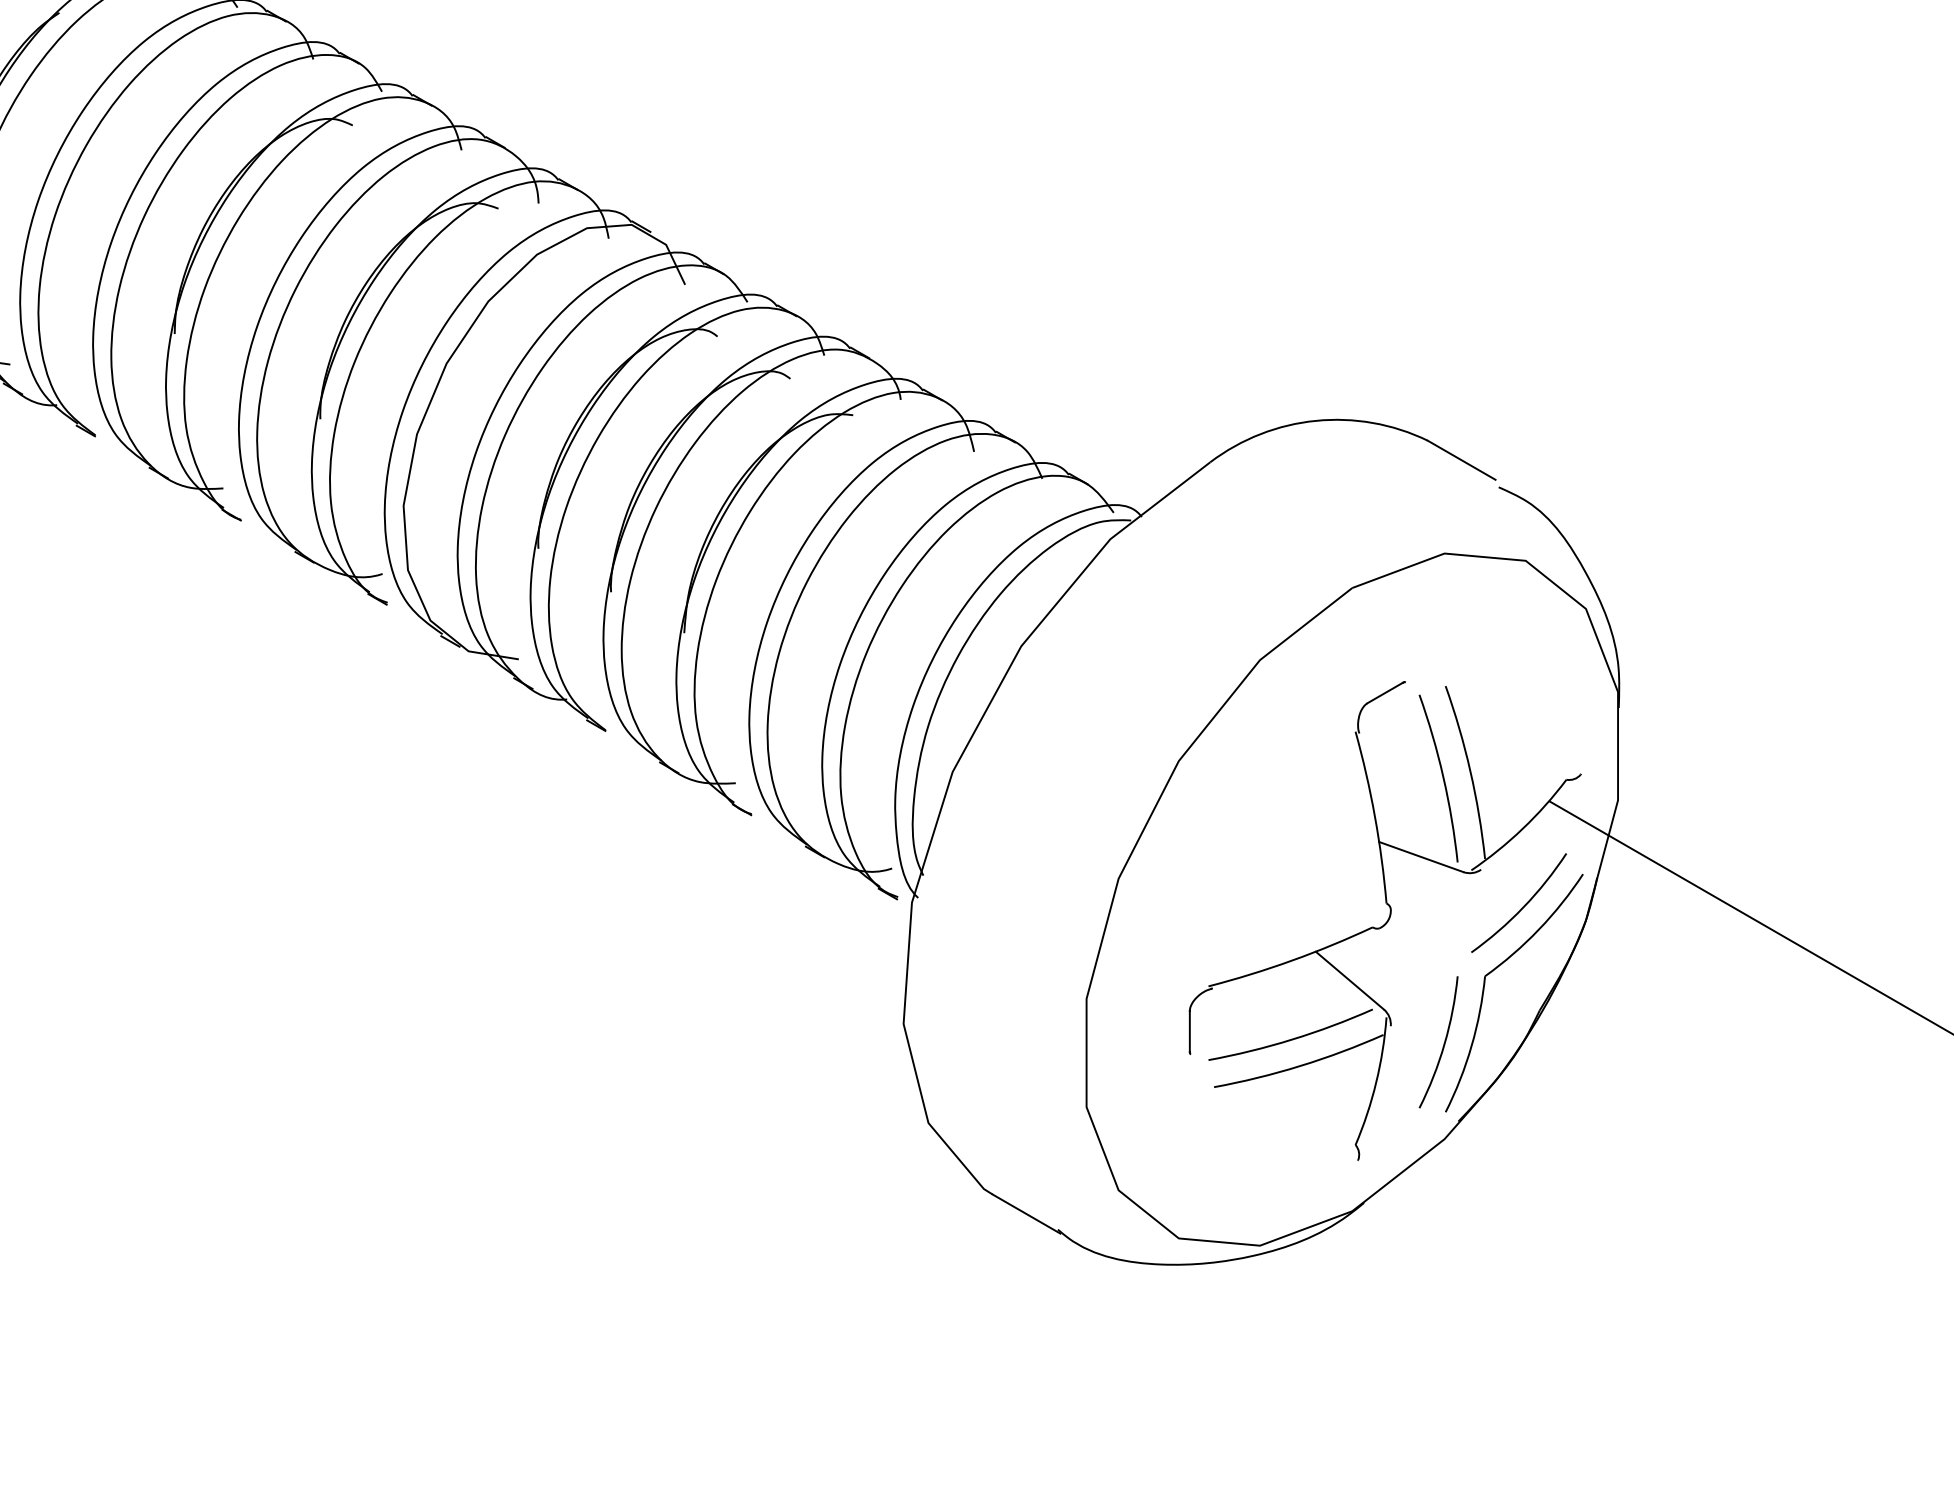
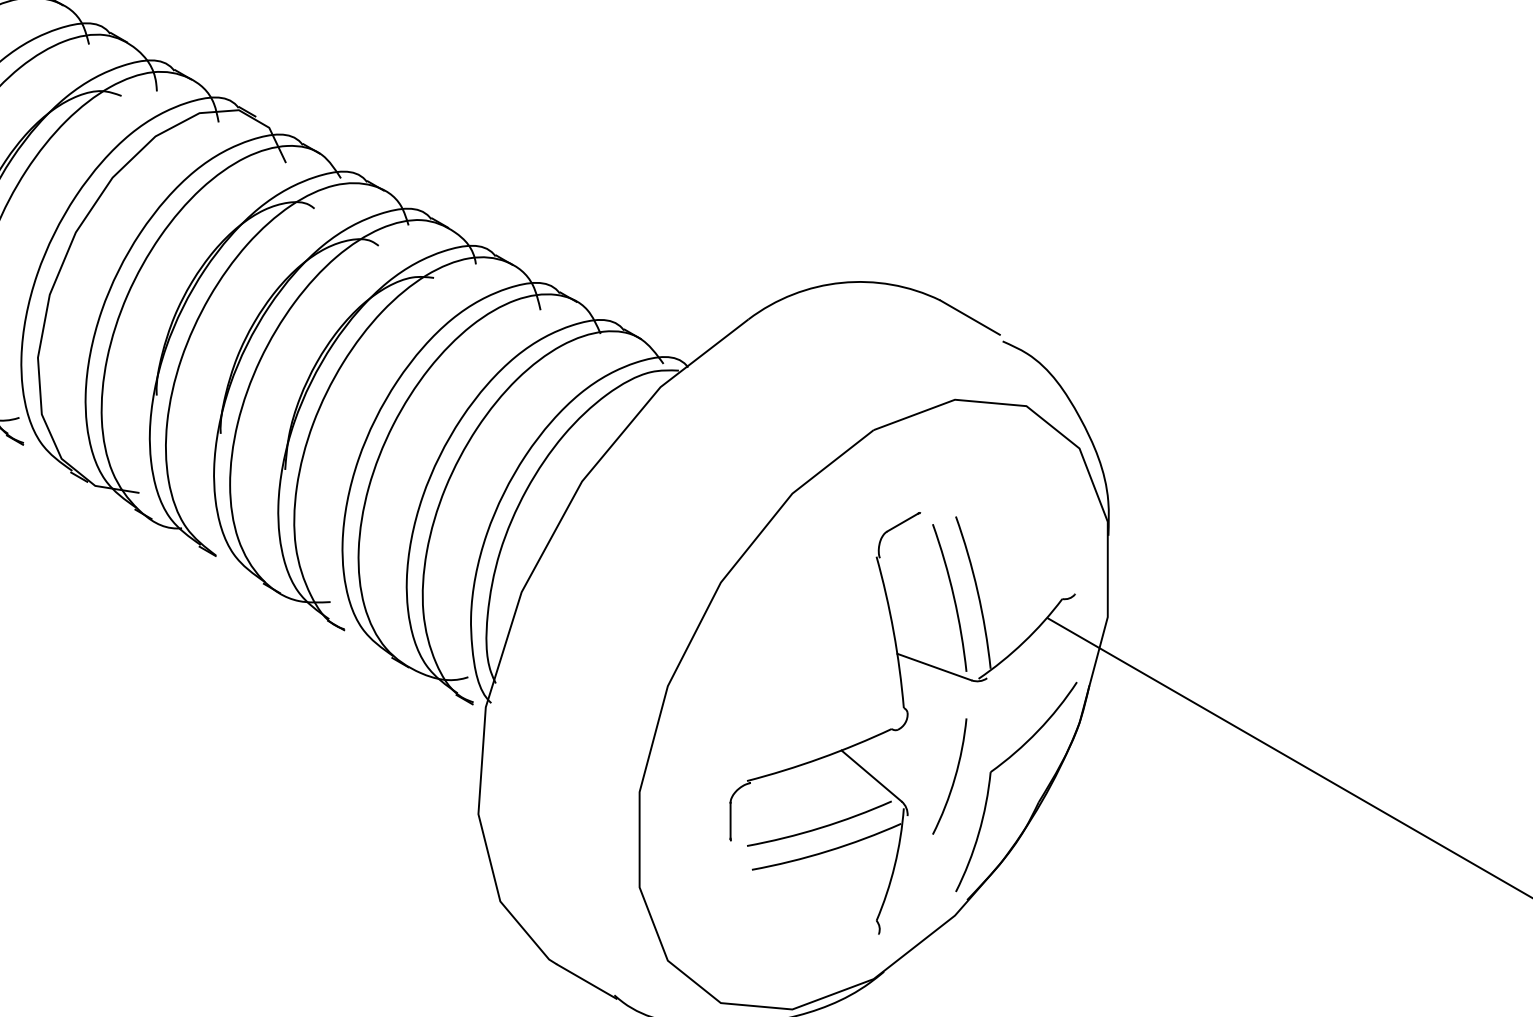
arc: (1522, 906) -> (1023, 710), removed
arc: (1443, 1043) -> (954, 777), moved

